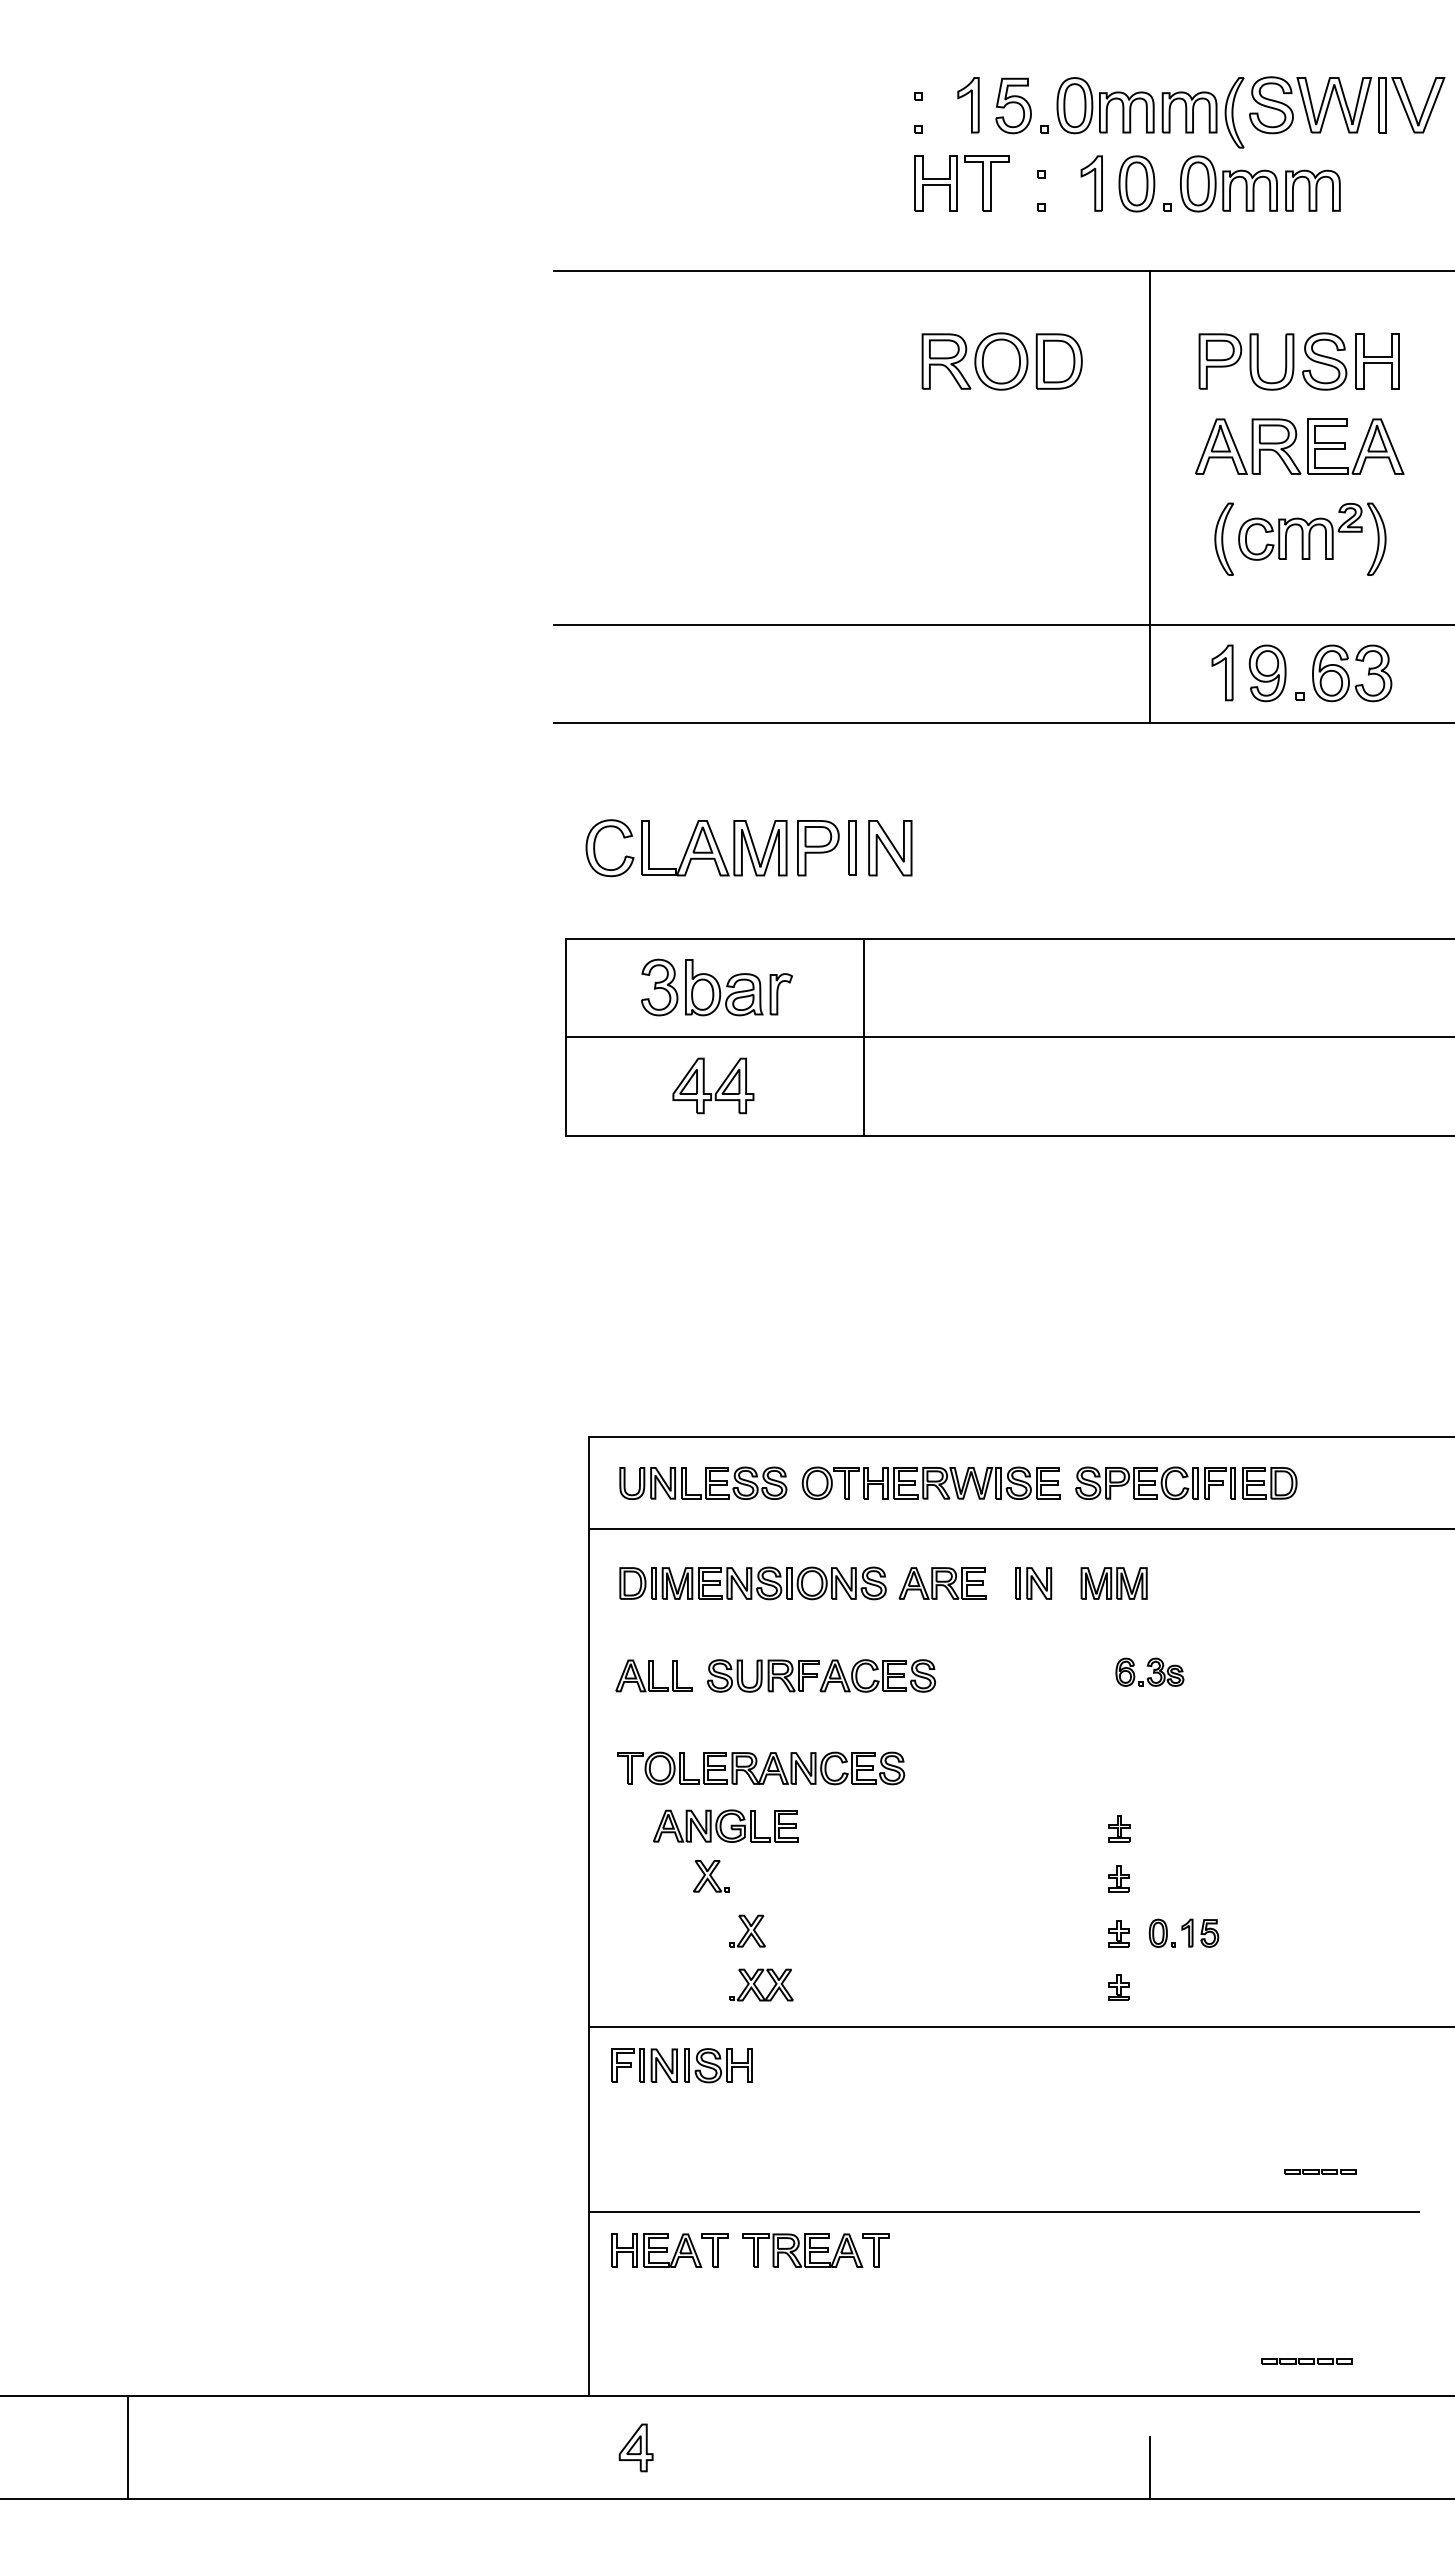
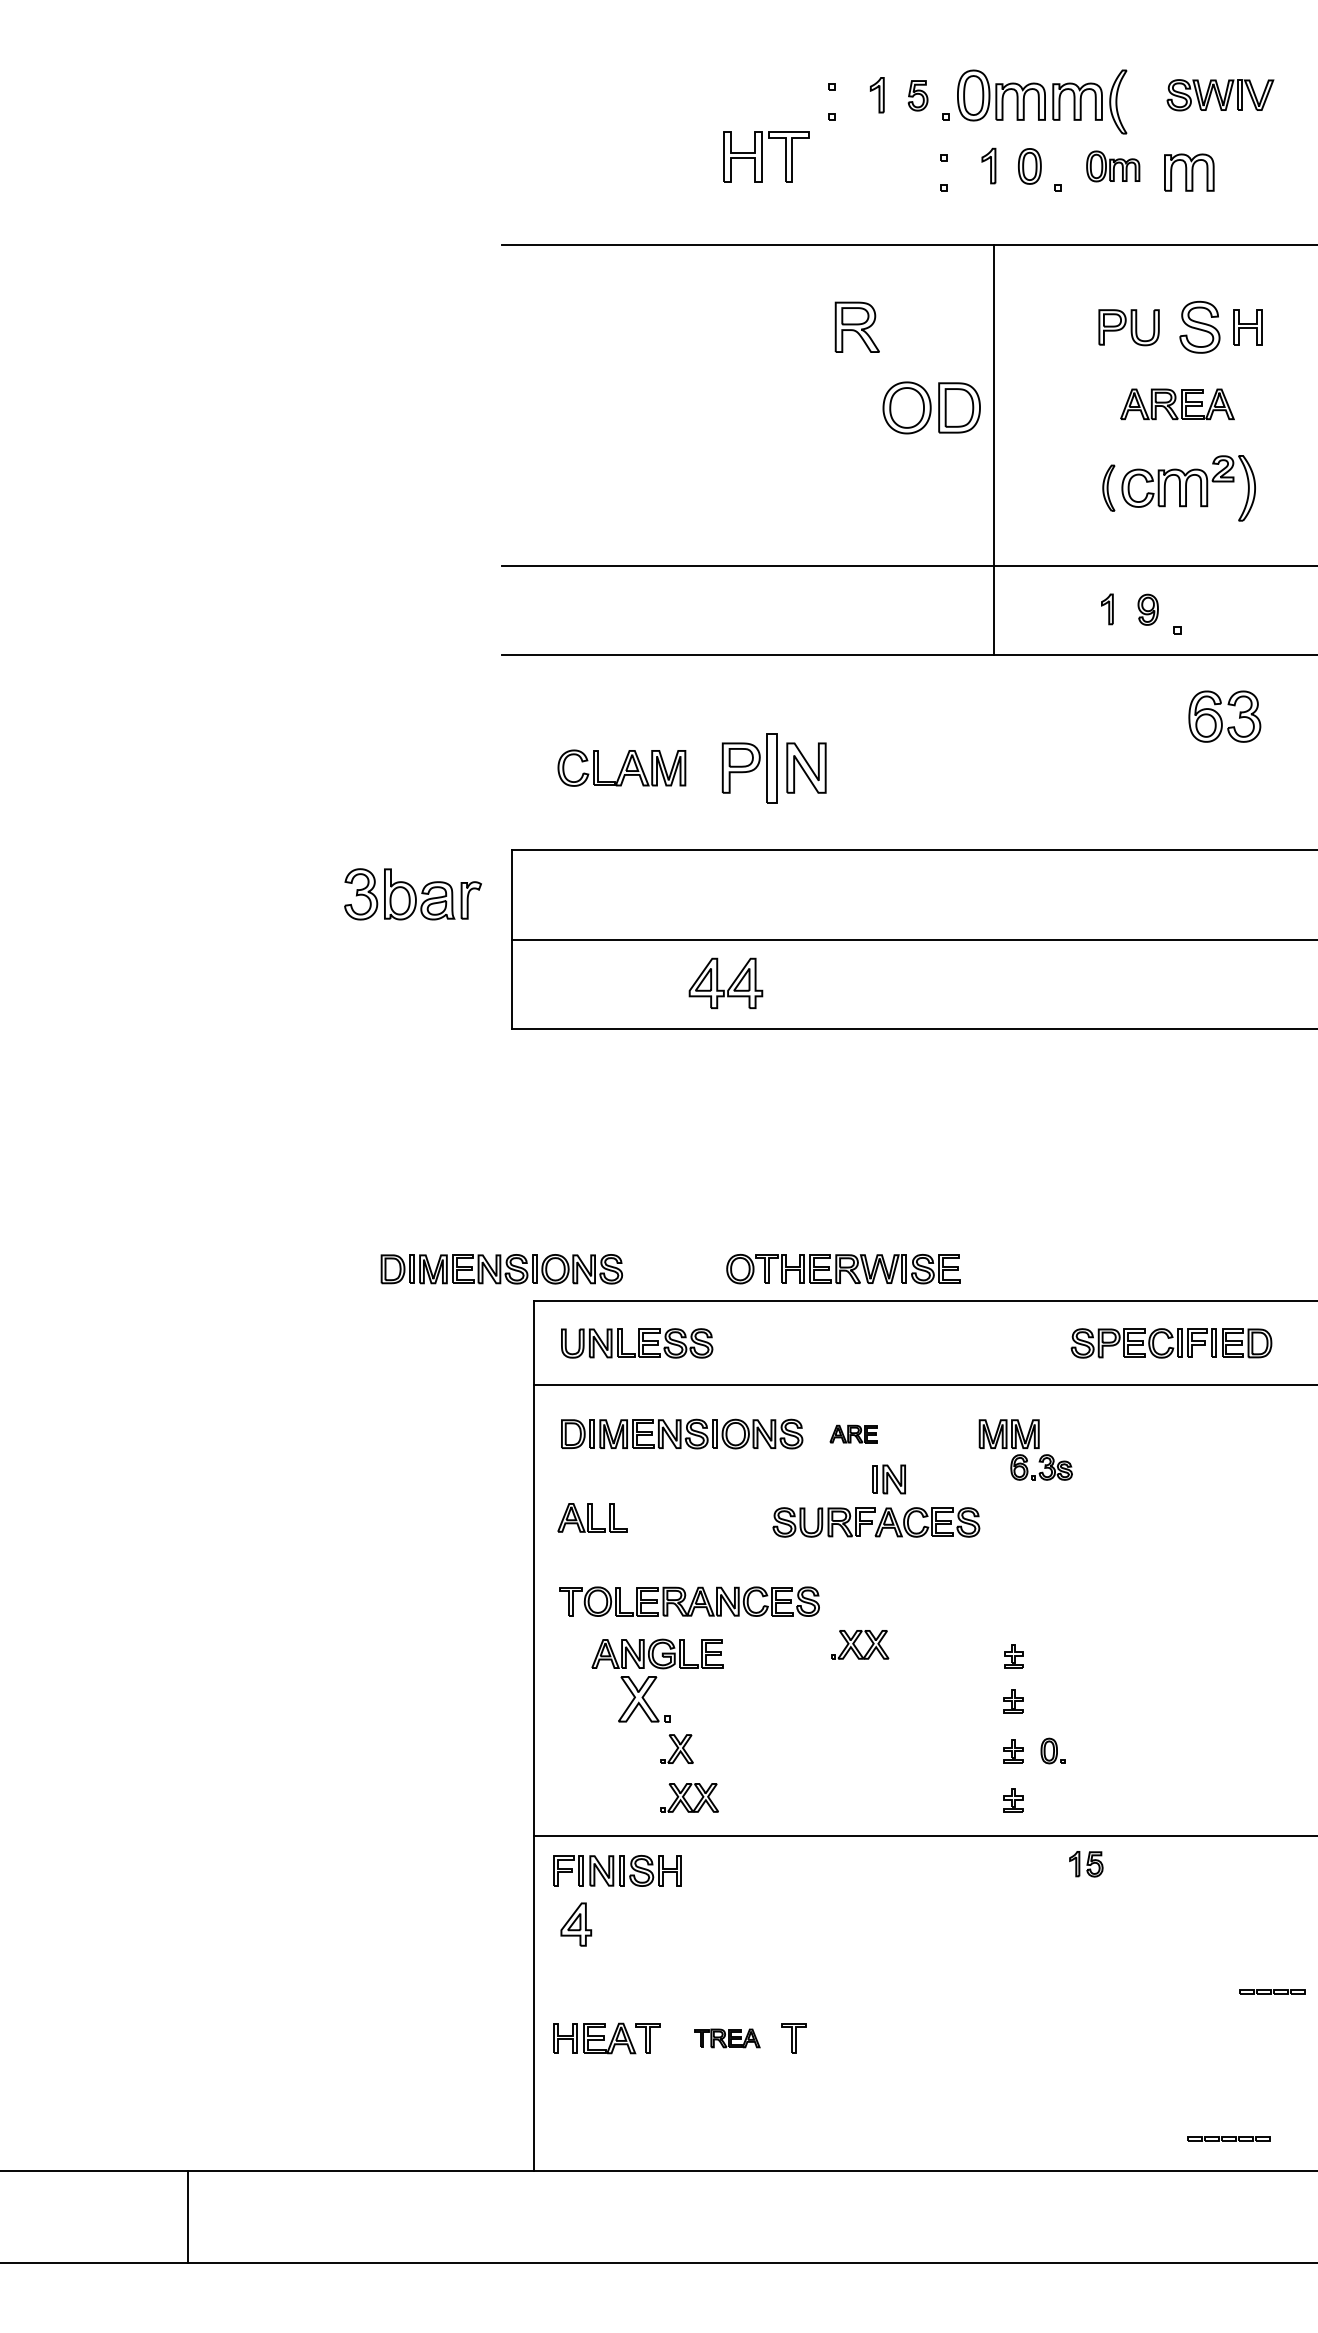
part: (968, 105) -> (877, 95), size x0.7
part: (1013, 105) -> (918, 95), size x0.6
part: (1347, 105) -> (1220, 95), size x0.6
part: (961, 183) -> (765, 156), moved
part: (1091, 183) -> (988, 166), size x0.7
part: (1136, 183) -> (1029, 166), size x0.7
part: (1228, 183) -> (1112, 166), size x0.6
part: (1028, 361) -> (931, 407), moved
part: (1246, 361) -> (1129, 327), size x0.7
part: (1377, 361) -> (1247, 327), size x0.7
part: (1299, 446) -> (1177, 404), size x0.6
line: (1150, 496) -> (994, 449), moved
part: (1223, 538) -> (1108, 487), size x0.7
part: (1222, 672) -> (1107, 608), size x0.6
part: (1267, 673) -> (1148, 609), size x0.6
part: (1352, 673) -> (1225, 716), moved
part: (852, 847) -> (772, 767), size x1.4
part: (686, 848) -> (621, 768), size x0.7
part: (716, 987) -> (412, 894), moved
line: (863, 1037) -> (782, 939), removed
part: (713, 1085) -> (726, 983), moved
part: (553, 1401) -> (501, 1269), added
part: (930, 1482) -> (842, 1268), moved
part: (1186, 1482) -> (1171, 1342), moved
part: (942, 1583) -> (853, 1434), size x0.6
part: (1033, 1583) -> (889, 1479), moved
part: (1149, 1671) -> (1041, 1466), moved
part: (821, 1675) -> (876, 1522), moved
part: (949, 1815) -> (860, 1644), added
part: (711, 1876) -> (644, 1699), size x1.6
part: (1200, 1932) -> (1086, 1863), moved
part: (1320, 2171) -> (1272, 1991), moved
line: (1004, 2211) -> (909, 2003), removed
part: (802, 2250) -> (726, 2038), size x0.6
part: (1306, 2361) -> (1228, 2138), moved
line: (127, 2447) -> (187, 2216), moved
part: (635, 2447) -> (575, 1924), moved
line: (1150, 2467) -> (1042, 2234), removed

